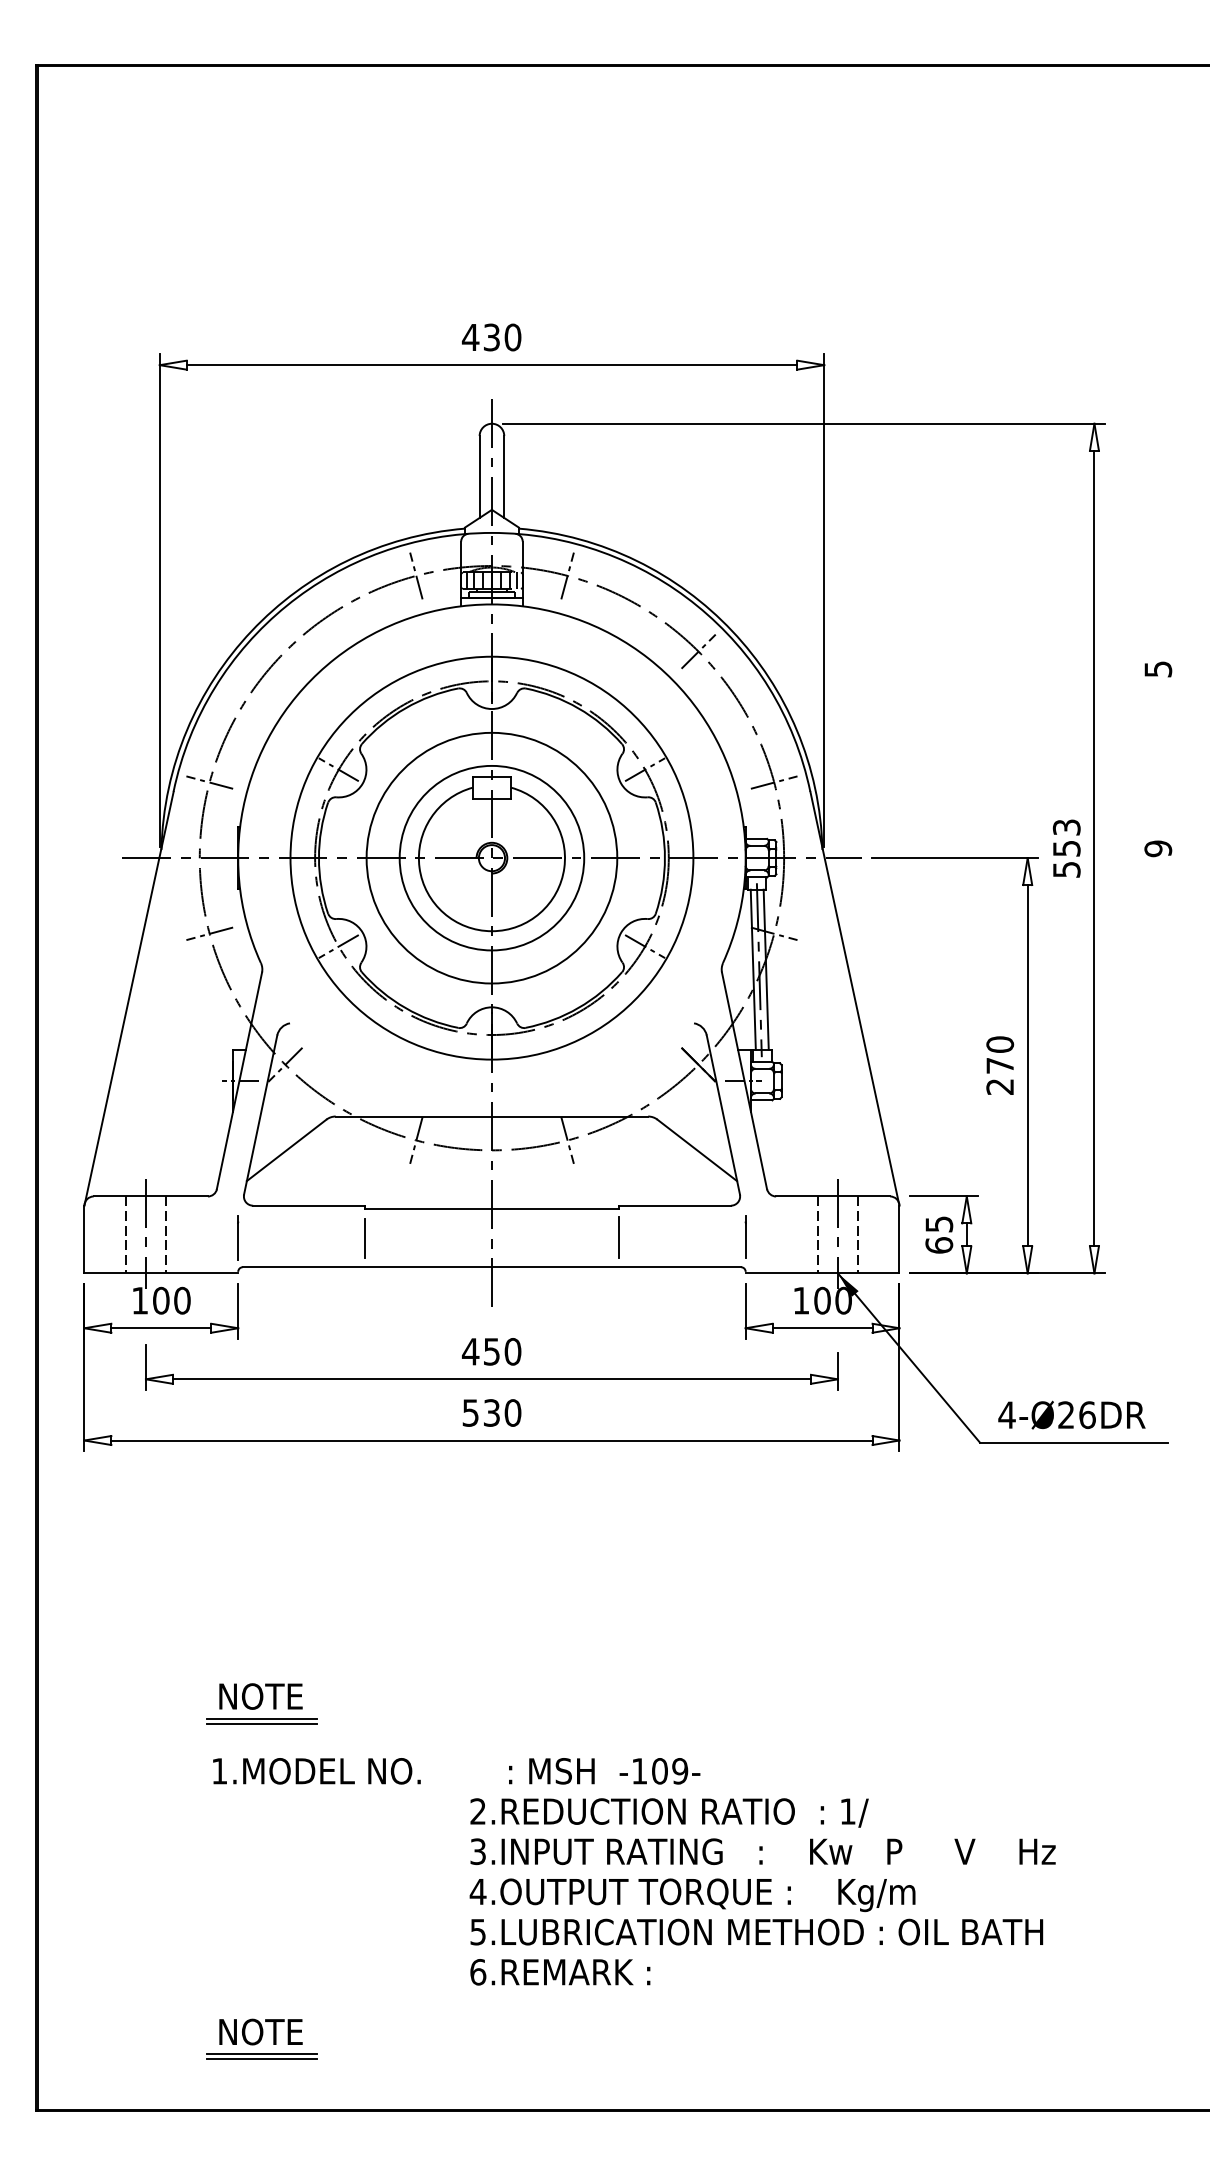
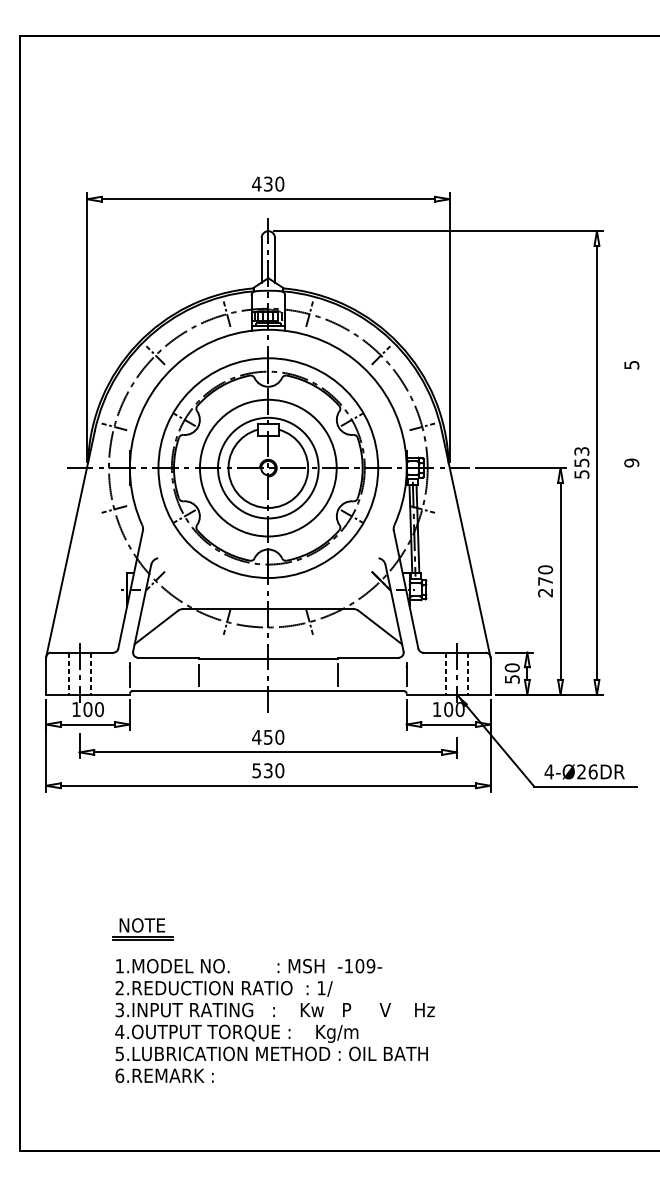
line: (285, 651) -> (155, 355), added
text: (937, 1234) -> (511, 673), 65 -> 50
text: (761, 1891) -> (274, 1031), moved
part: (261, 2039) -> (142, 1112), removed

